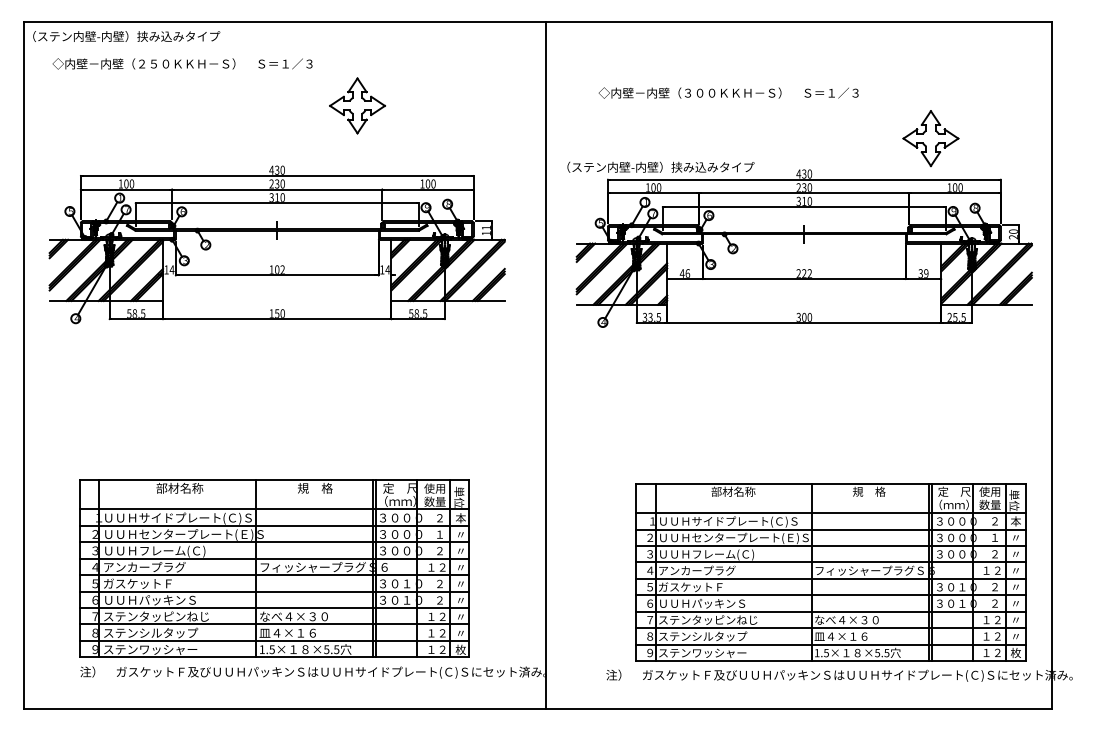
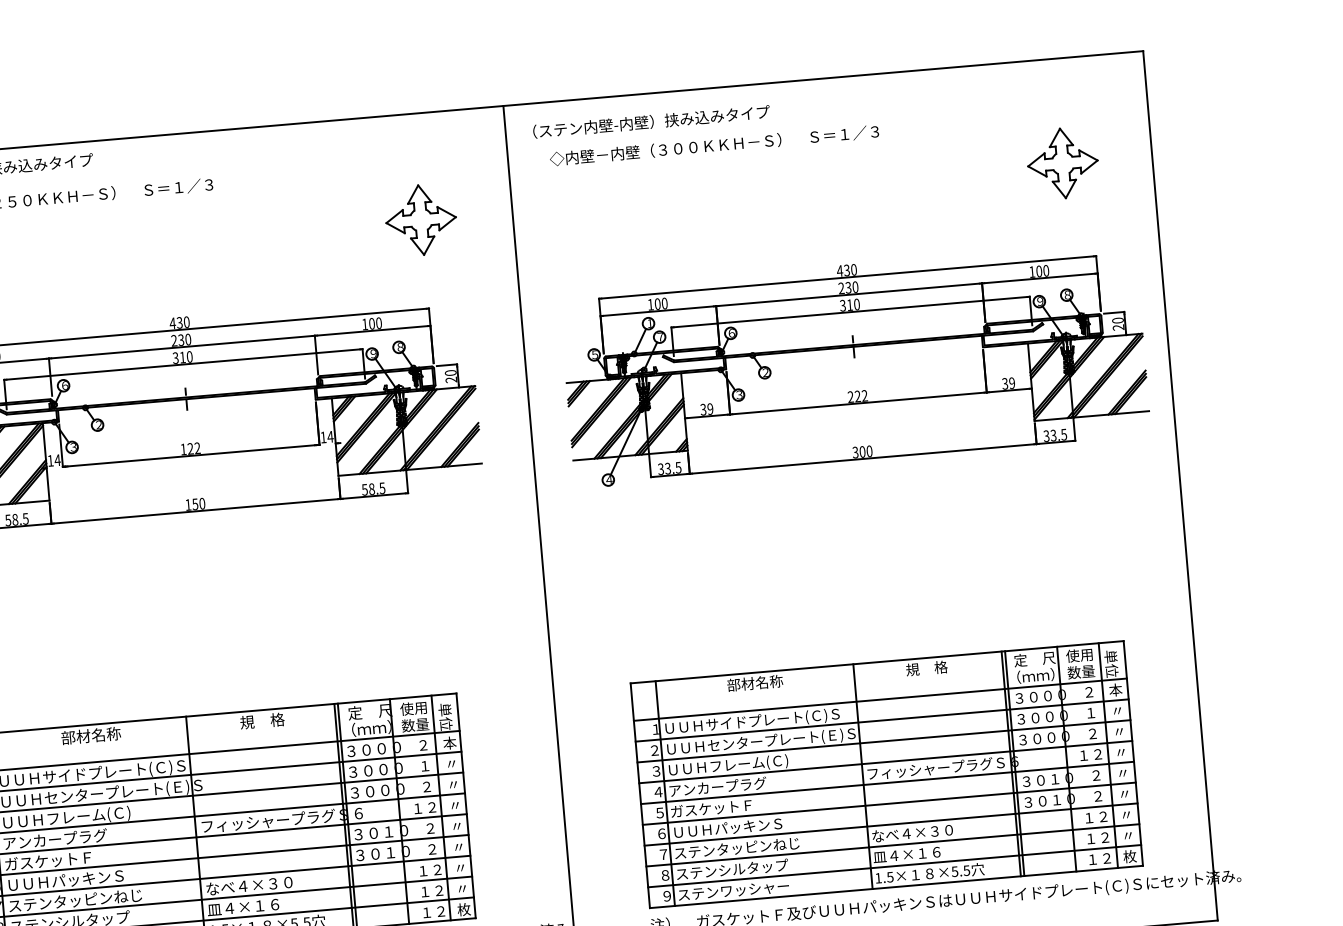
text: (728, 92) -> (714, 144), moved
part: (357, 105) -> (421, 219), moved
part: (930, 138) -> (1062, 163), moved
text: (660, 166) -> (650, 120), moved
text: (485, 230) -> (449, 376), 11 -> 20
text: (277, 269) -> (190, 448), 102 -> 122
text: (684, 273) -> (706, 409), 46 -> 39
text: (952, 316) -> (1049, 434), 25.5 -> 33.5
part: (830, 572) -> (886, 774), moved

